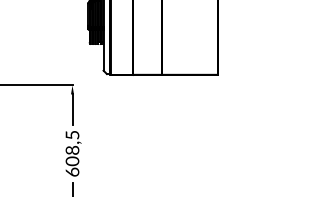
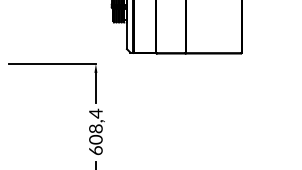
text: (72, 135) -> (95, 113), 608,5 -> 608,4

